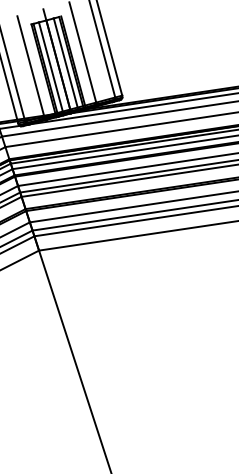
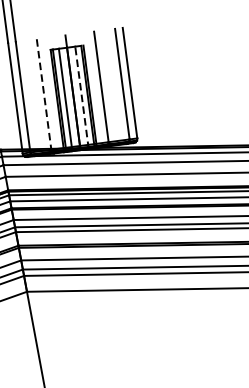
line: (66, 64) -> (82, 97), solid -> dashed
line: (30, 66) -> (43, 94), solid -> dashed

